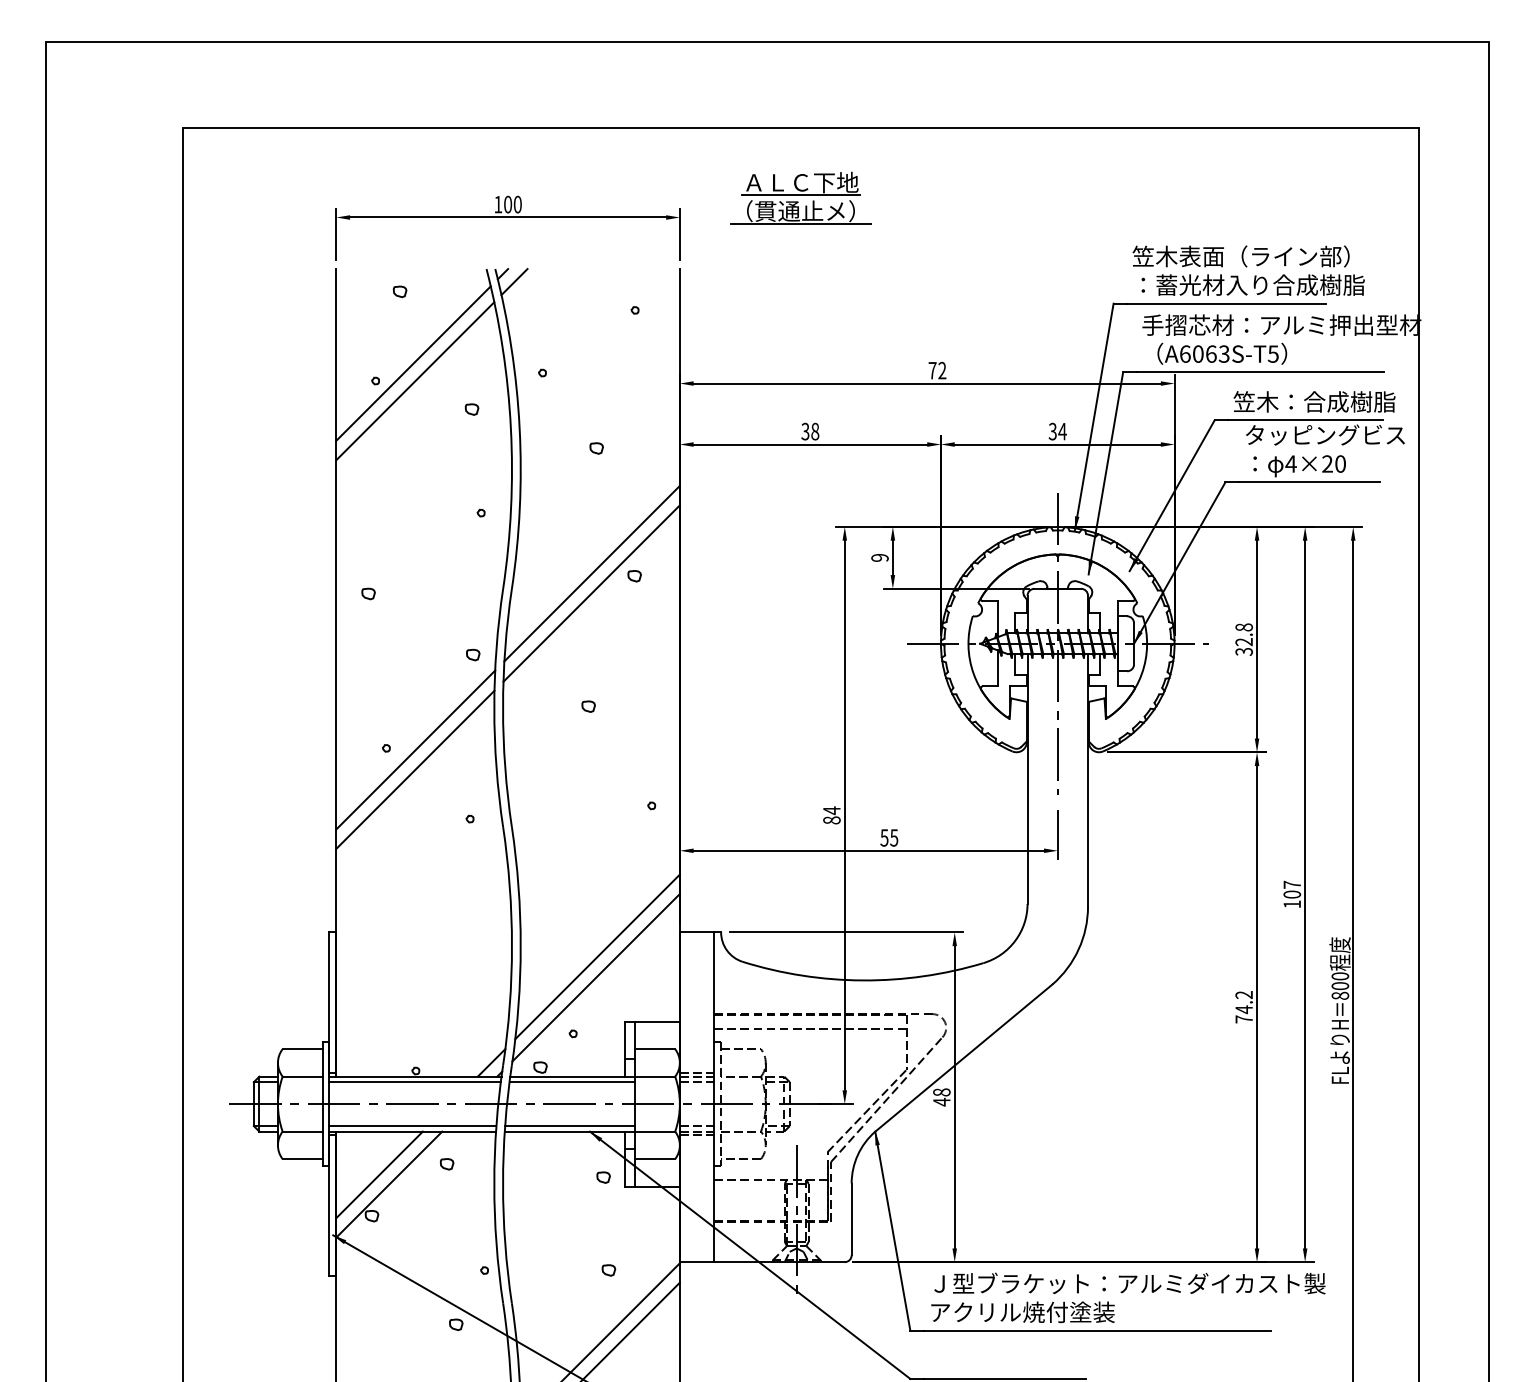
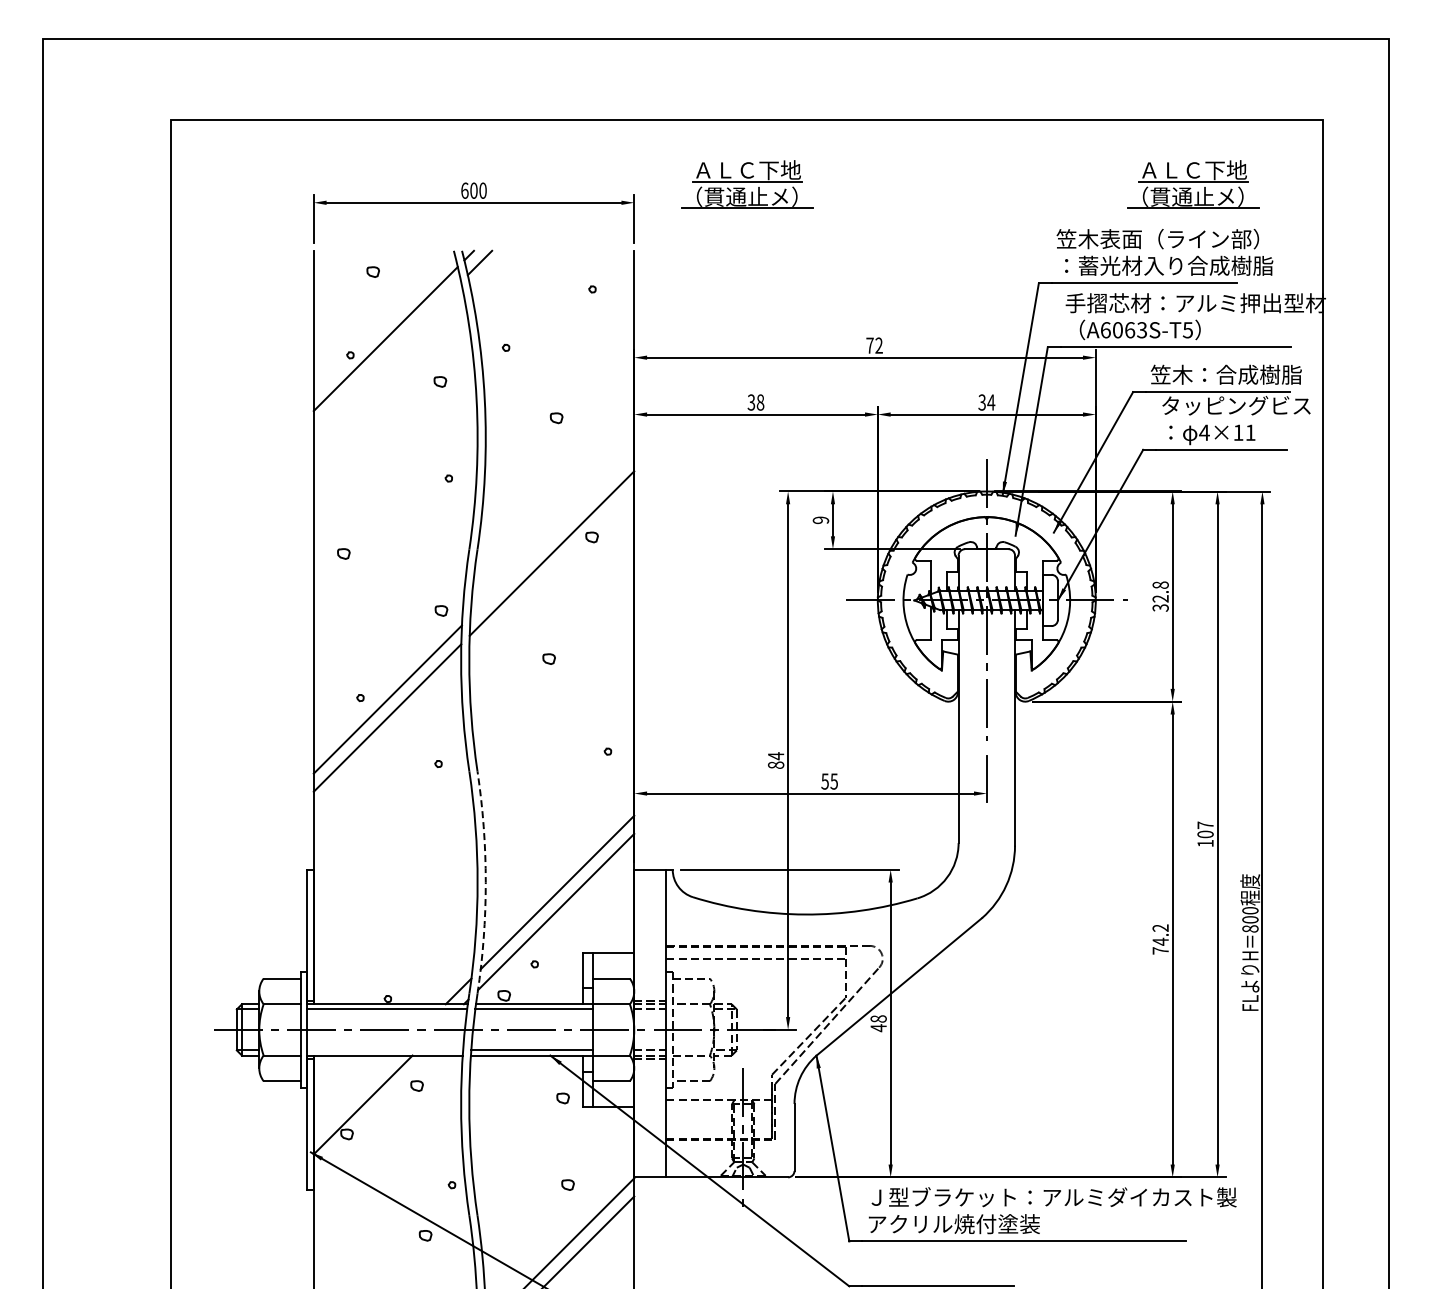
part: (1279, 197) -> (1193, 184), added
text: (497, 204) -> (464, 190), 100 -> 600
line: (415, 381) -> (387, 355), removed
text: (1333, 463) -> (1244, 432), 4×20 -> 4×11
line: (592, 573) -> (552, 534), removed
arc: (520, 946) -> (485, 882), solid -> dashed
line: (413, 1126) -> (385, 1050), removed
line: (378, 1174) -> (353, 1095), removed

